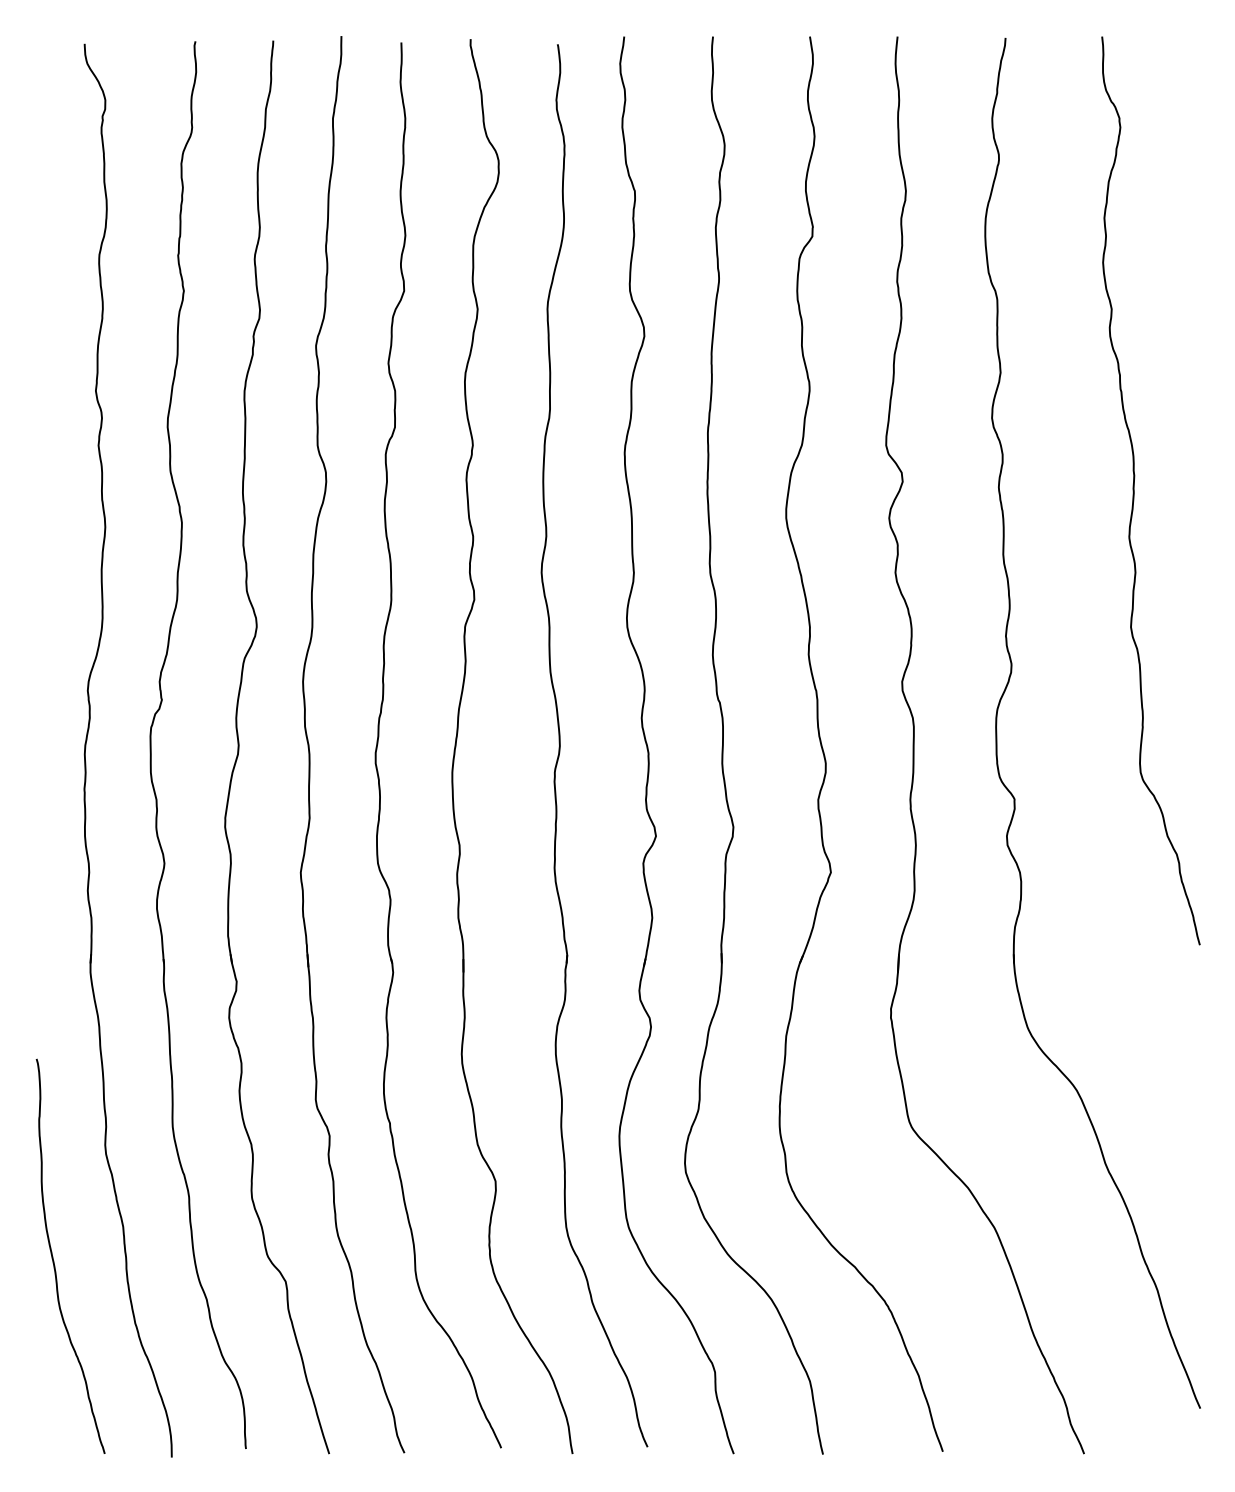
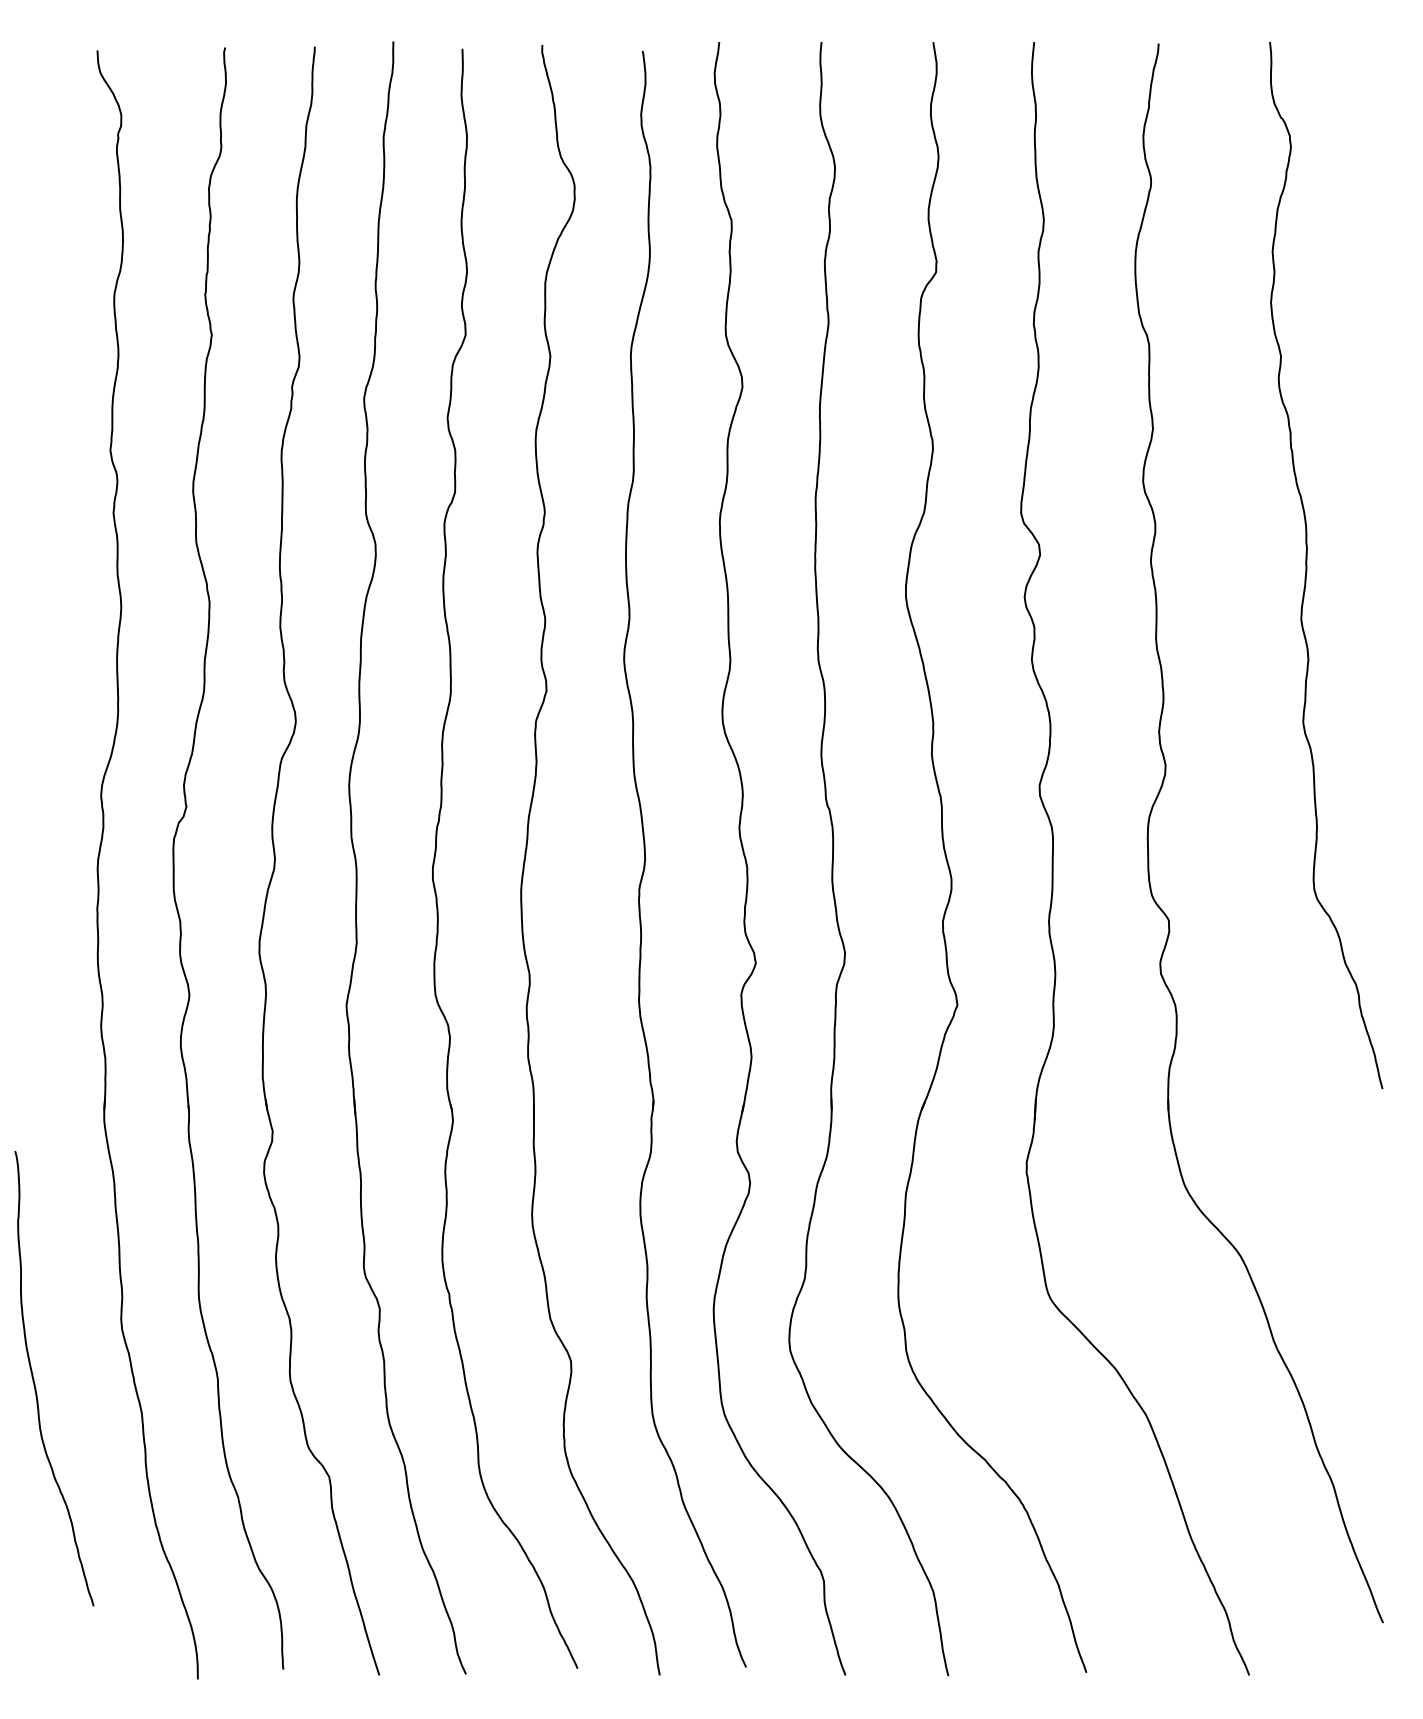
curve: (54, 1260) -> (35, 1383), moved

